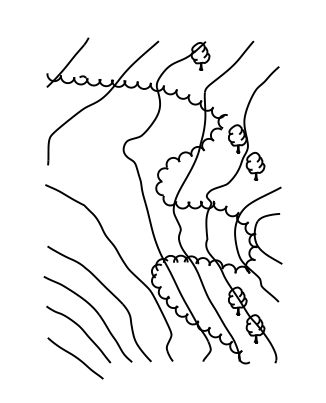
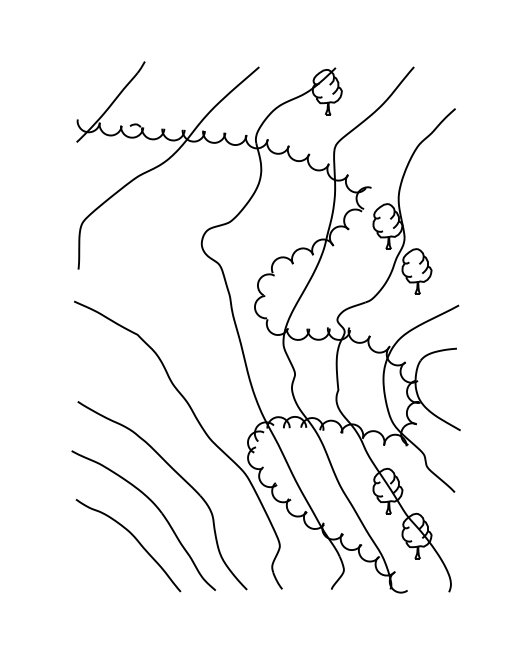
curve: (75, 357) -> (123, 582), removed

